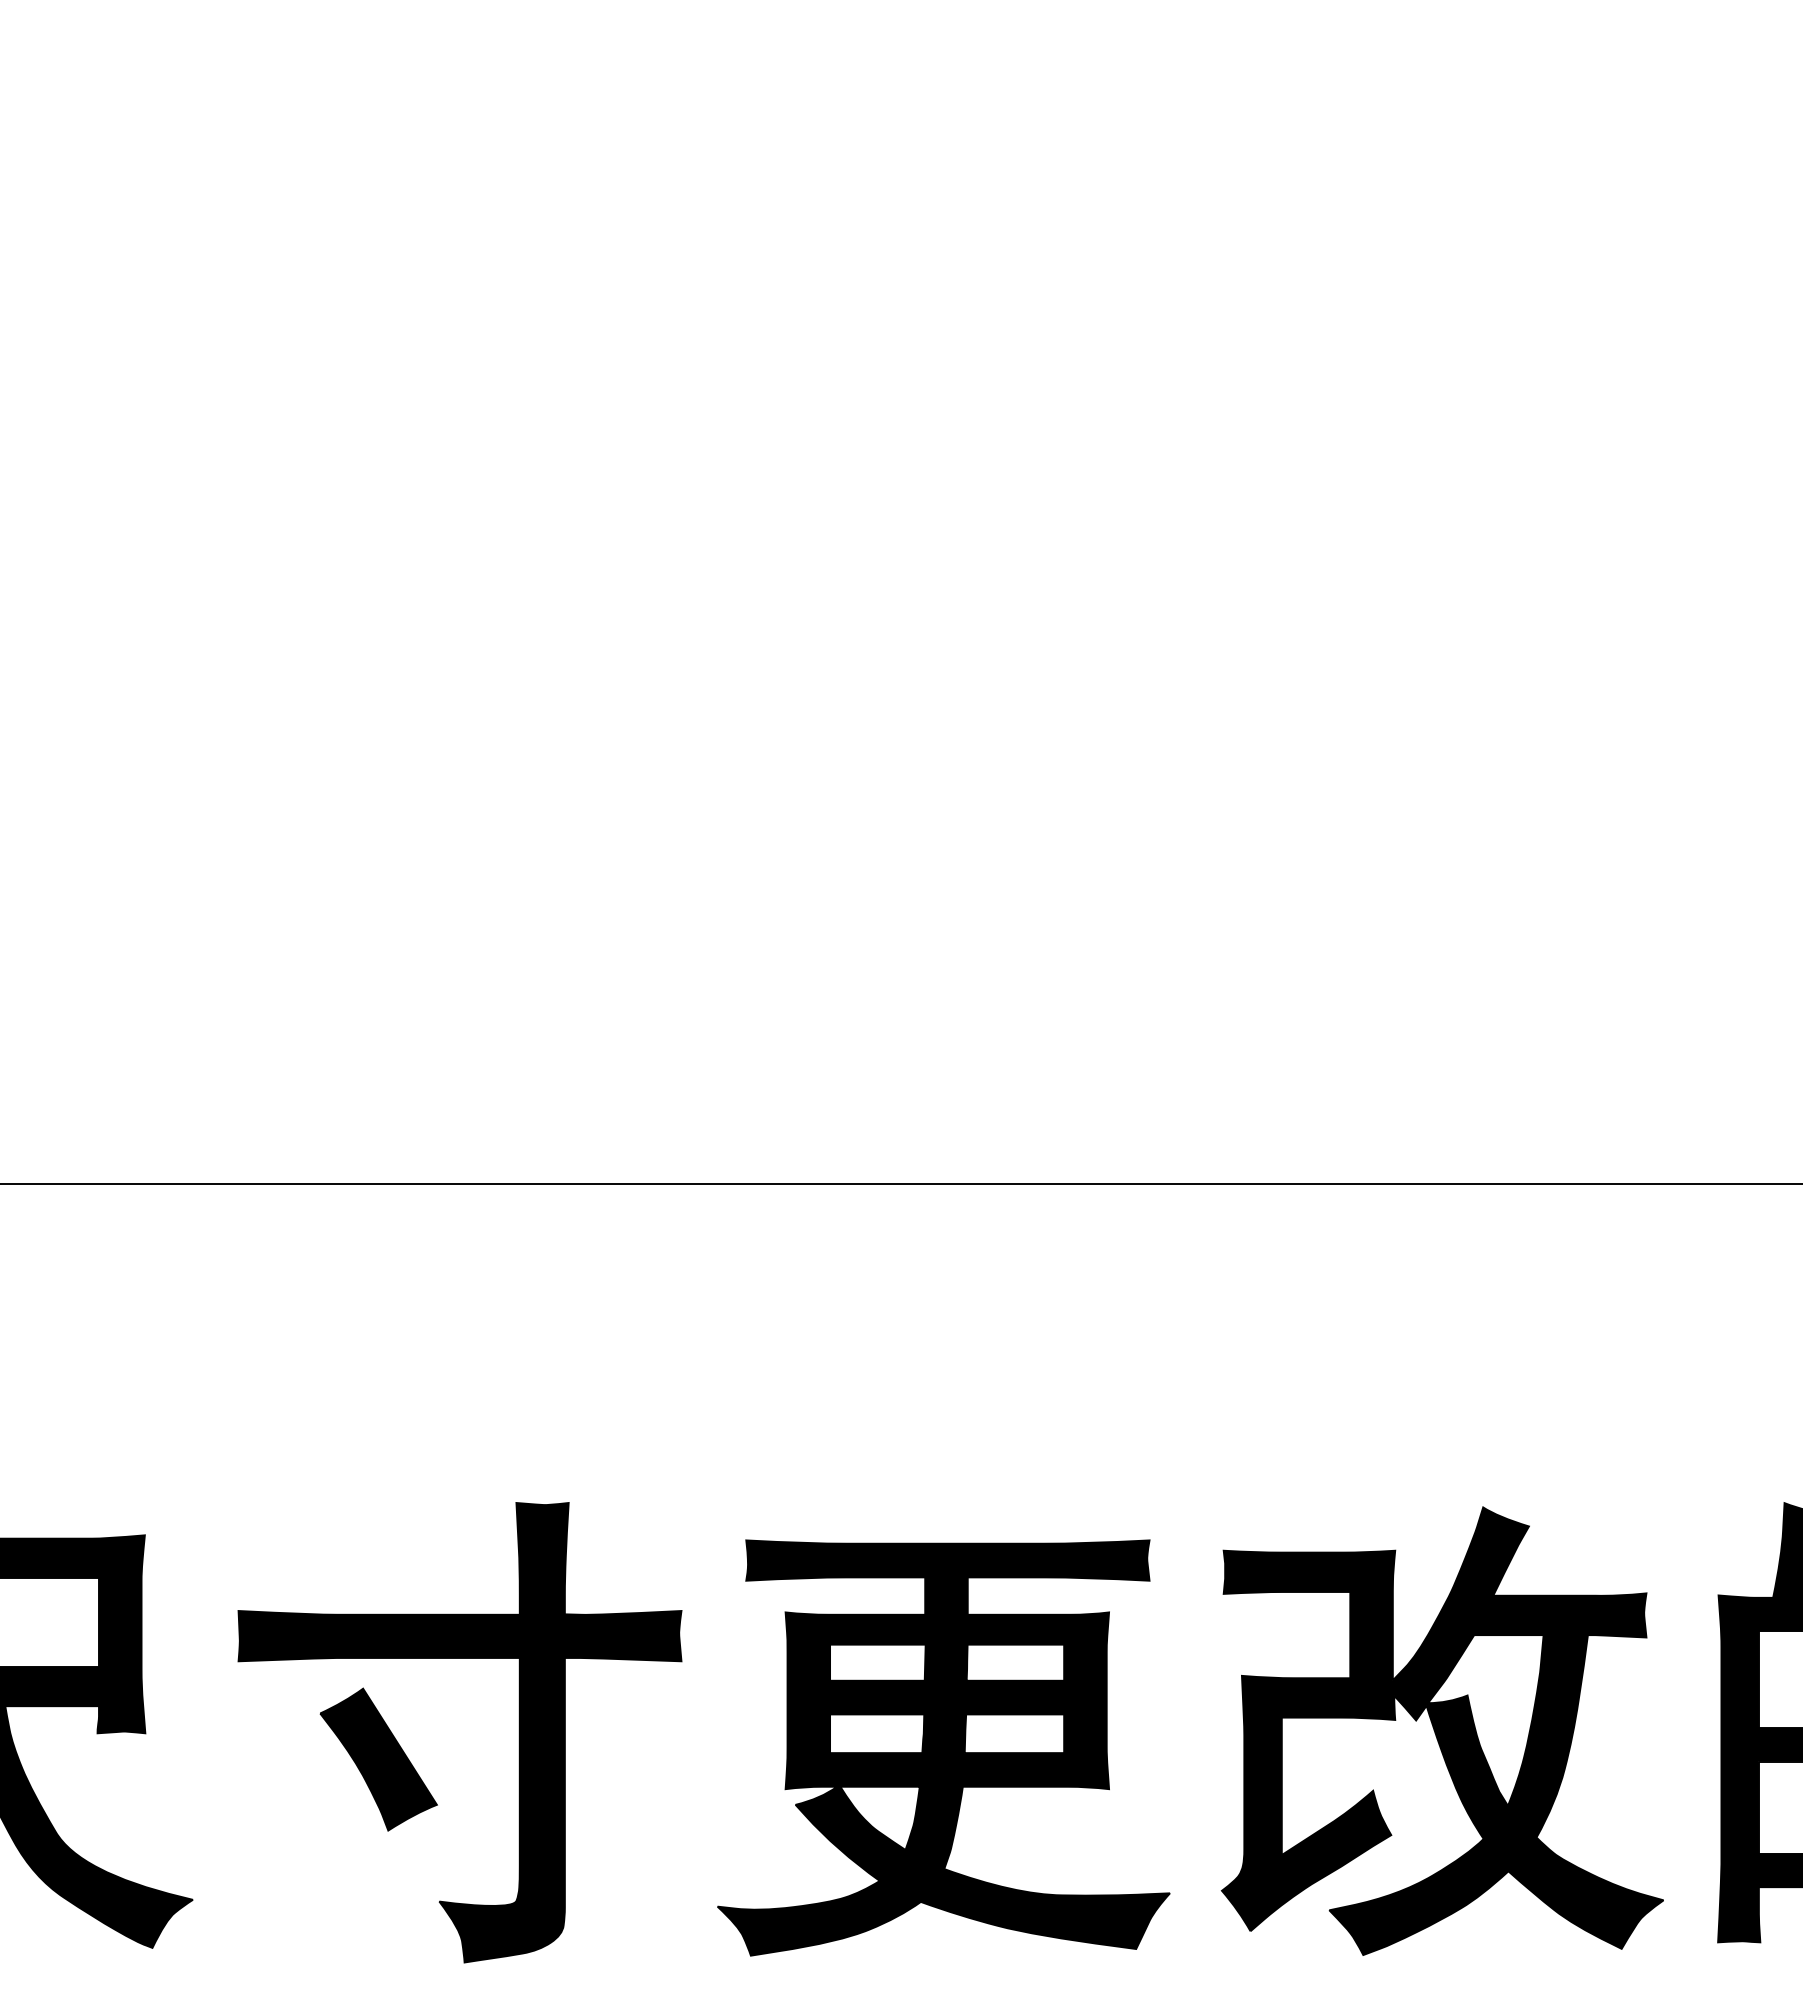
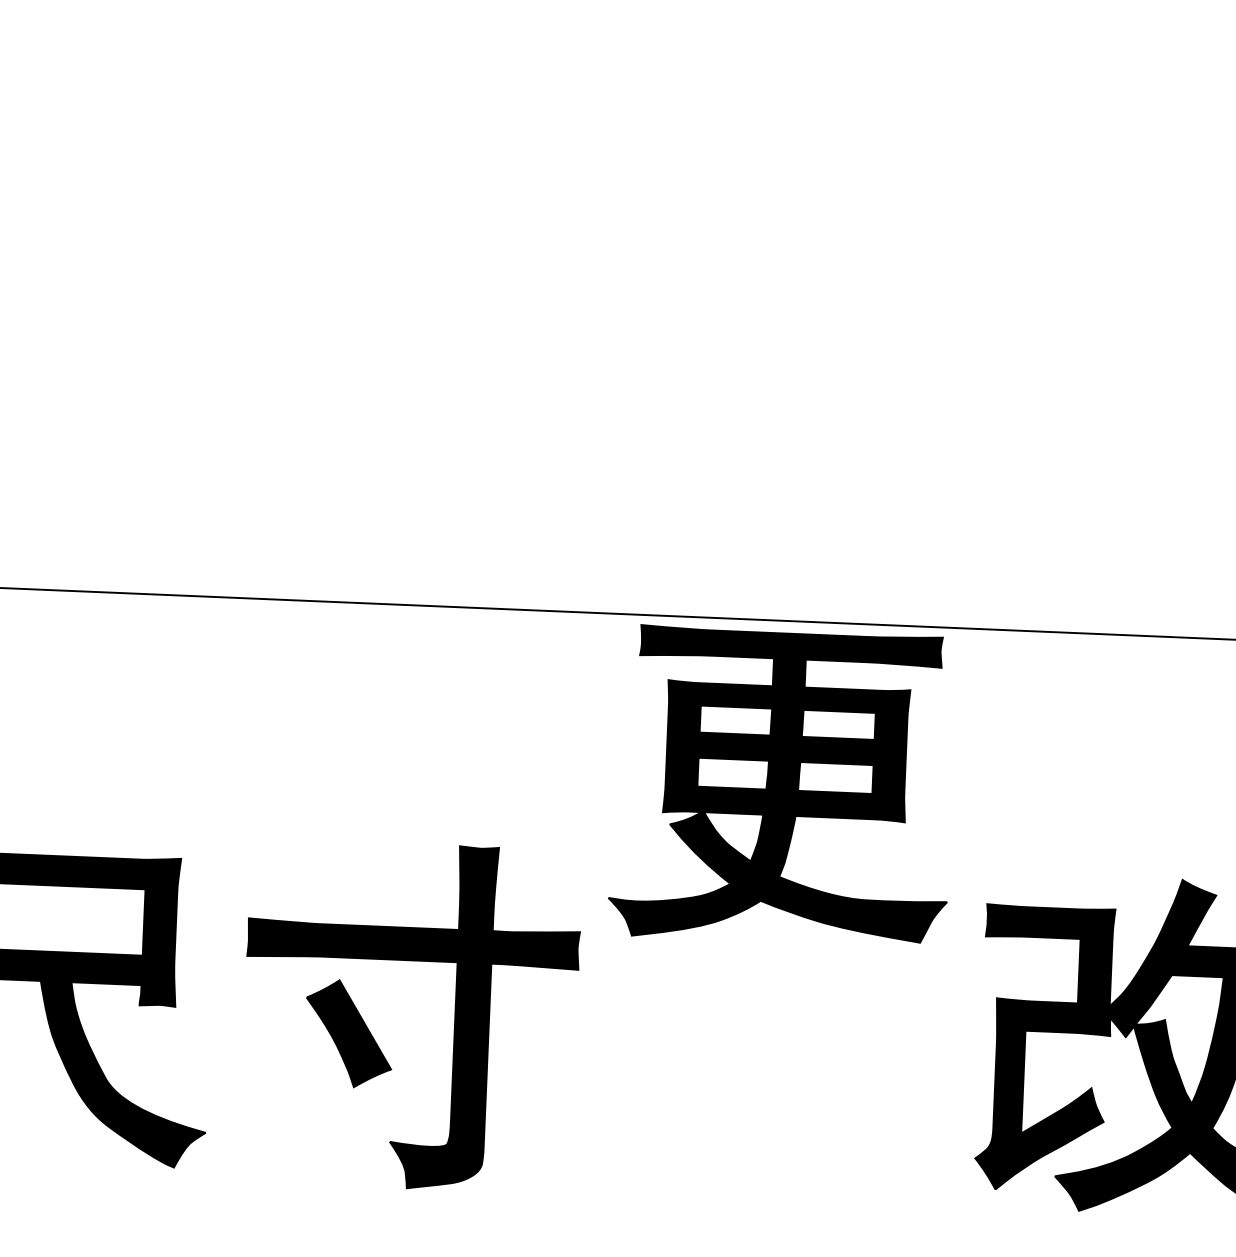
part: (943, 1747) -> (782, 786), moved

